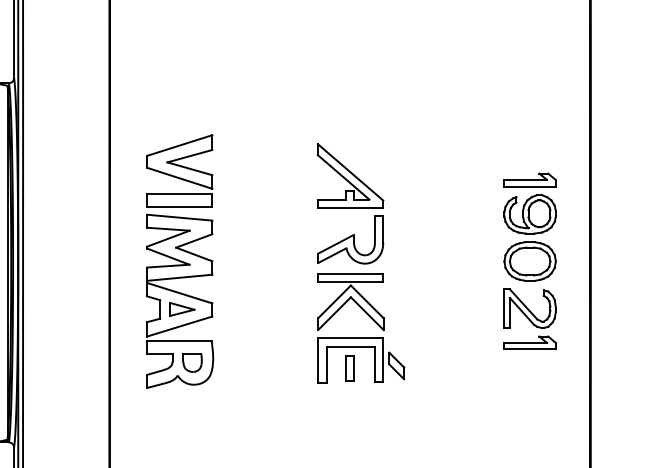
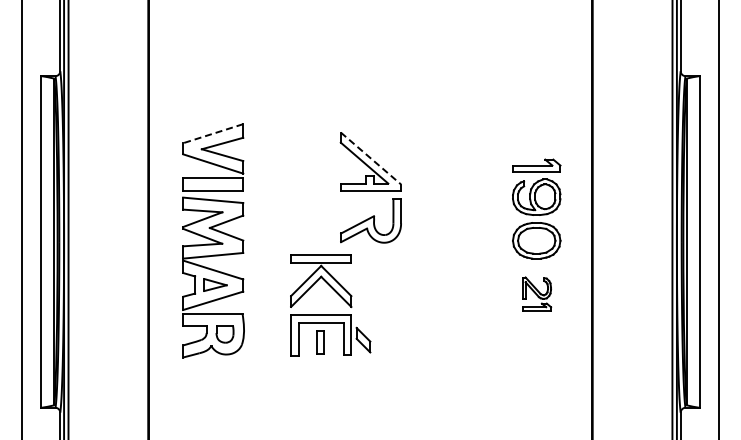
line: (180, 145) -> (213, 133), solid -> dashed
line: (350, 172) -> (370, 158), solid -> dashed
part: (529, 318) -> (536, 293), size x0.6
part: (360, 338) -> (330, 314), moved

